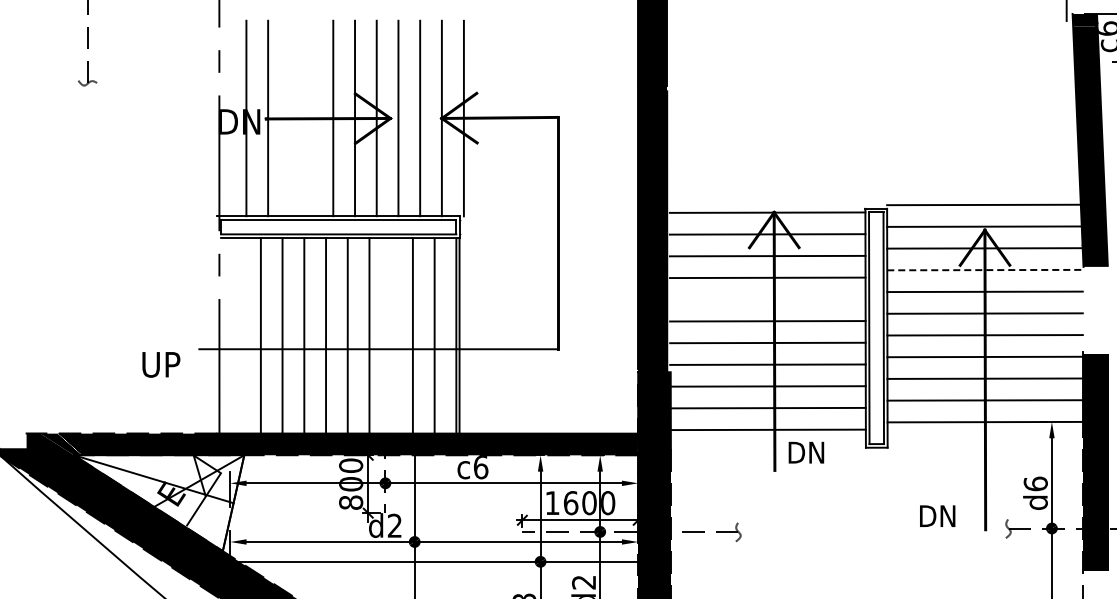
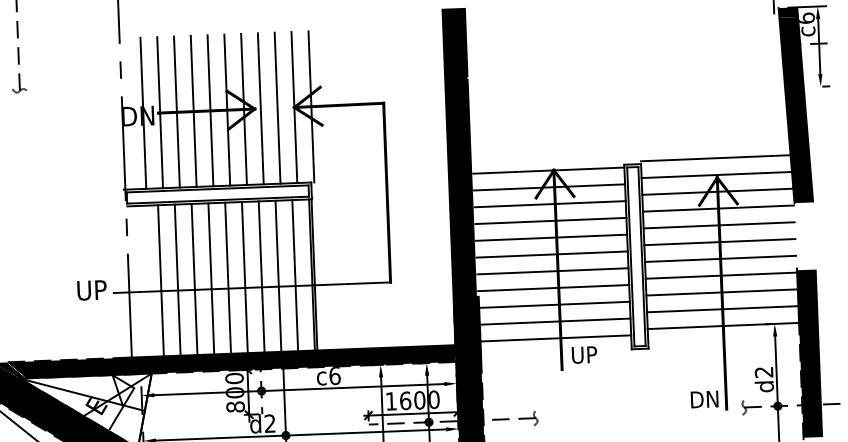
line: (289, 118) -> (176, 112), added
line: (311, 118) -> (193, 111), added
line: (984, 270) -> (718, 208), dashed -> solid
line: (767, 299) -> (551, 237), added
line: (391, 335) -> (261, 276), added
text: (161, 364) -> (92, 290), moved
text: (806, 452) -> (586, 354), DN -> UP
text: (1035, 483) -> (763, 371), d6 -> d2
text: (937, 515) -> (704, 398), moved

